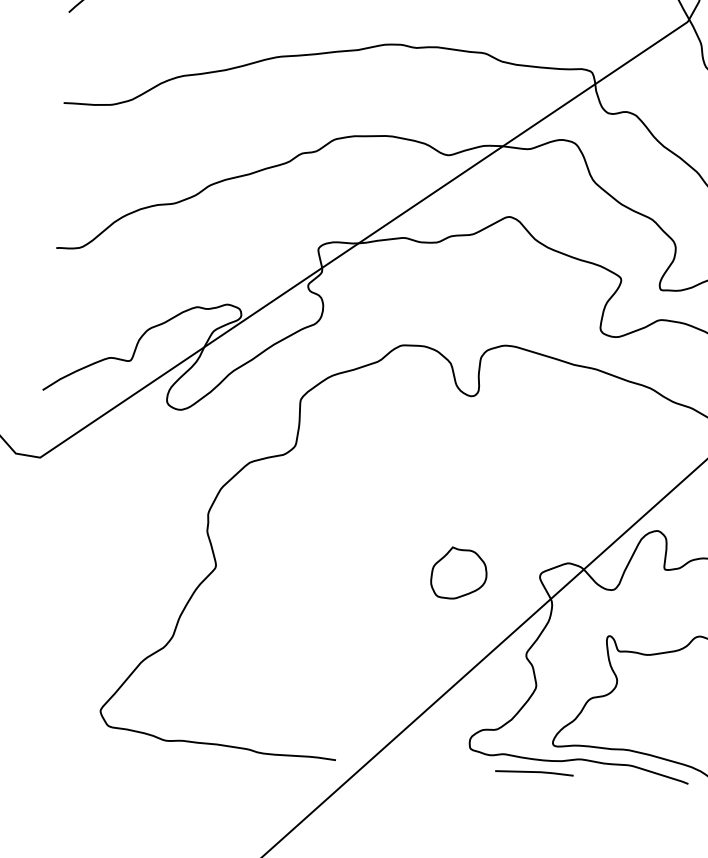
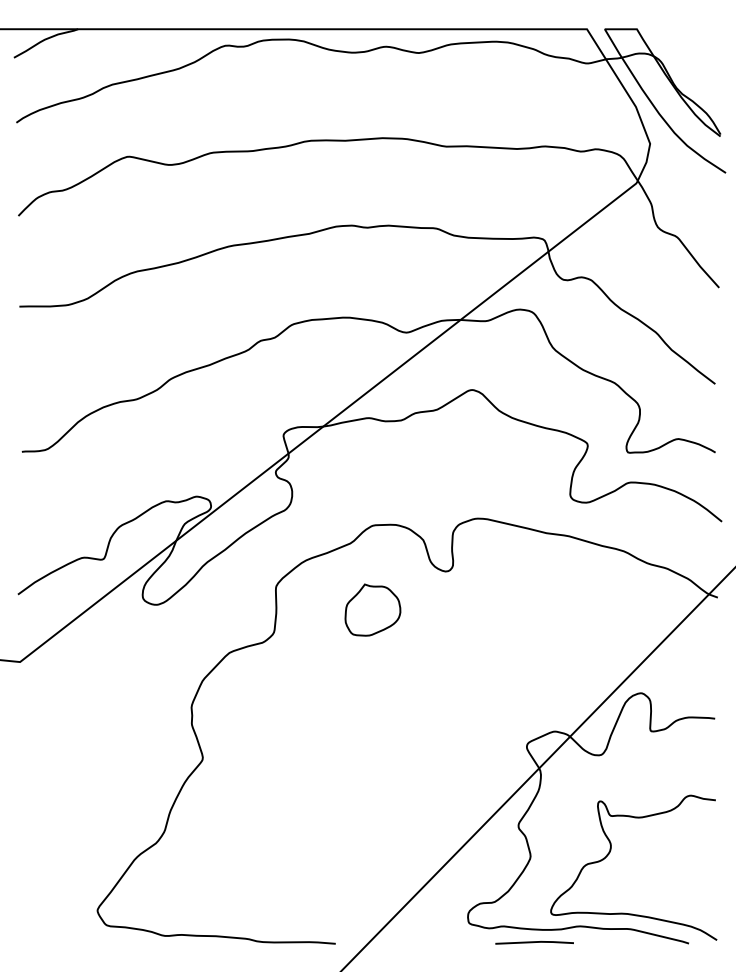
part: (458, 572) -> (372, 609), moved

